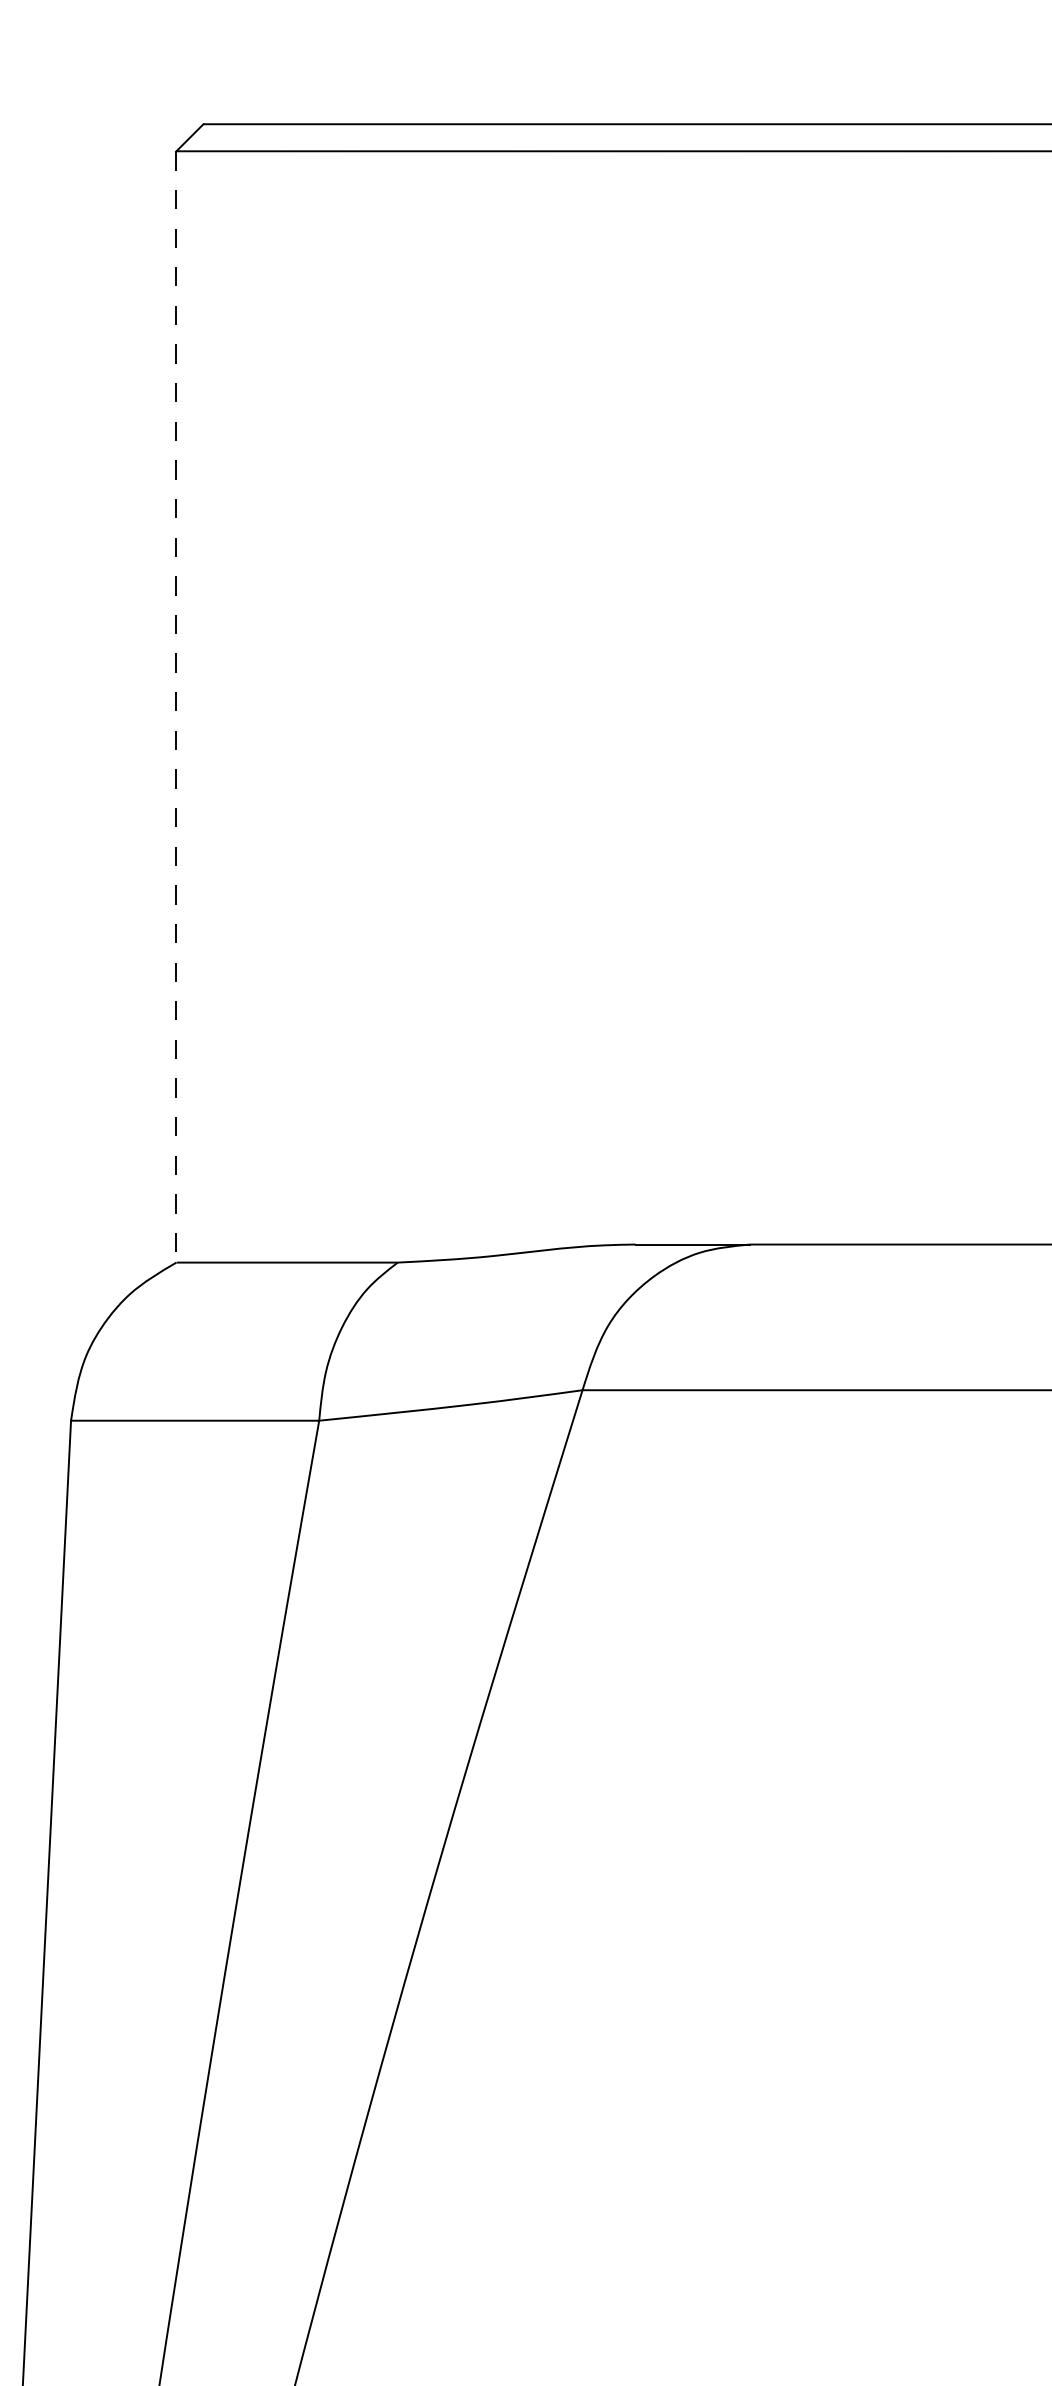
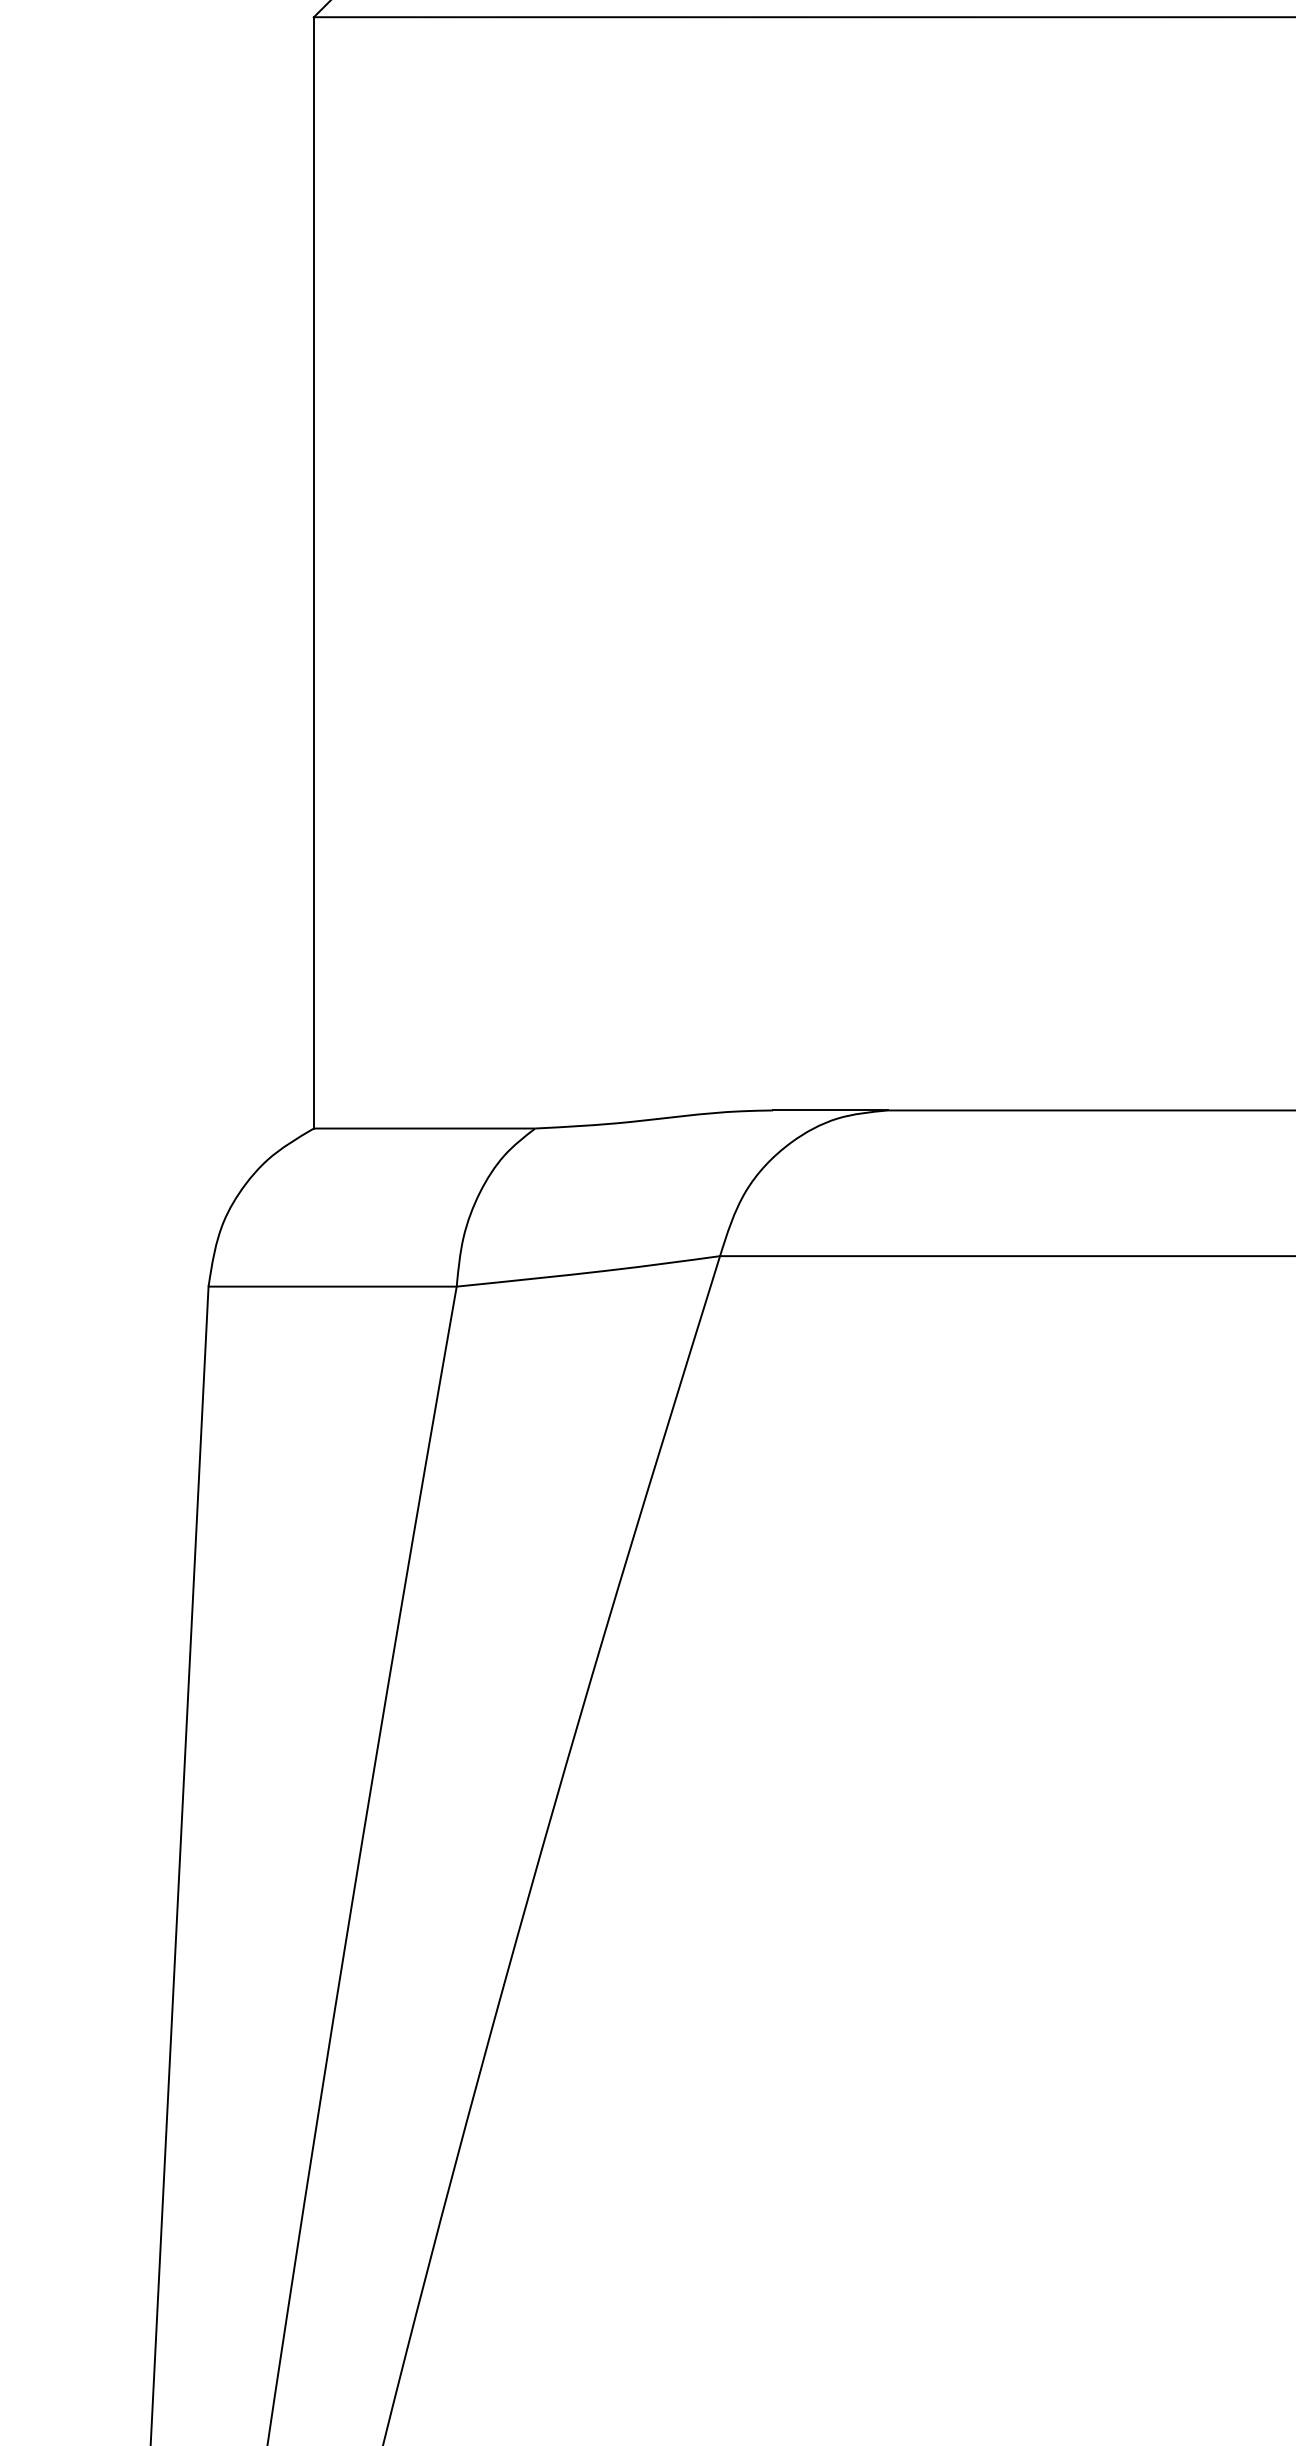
line: (176, 706) -> (313, 572), dashed -> solid

